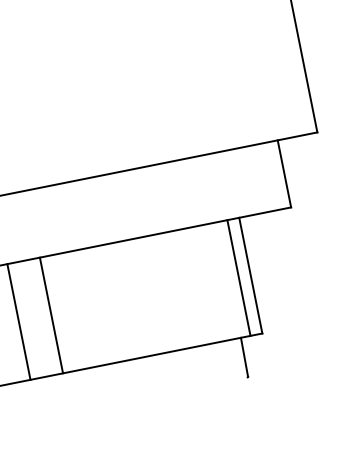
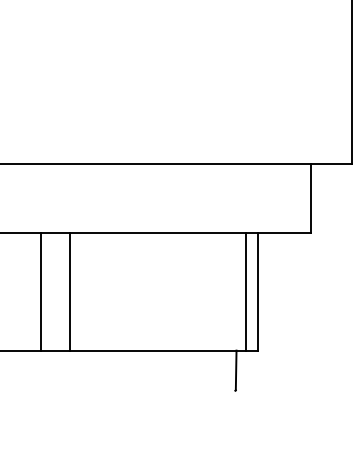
line: (51, 315) -> (70, 291), moved
line: (18, 321) -> (40, 291), moved

